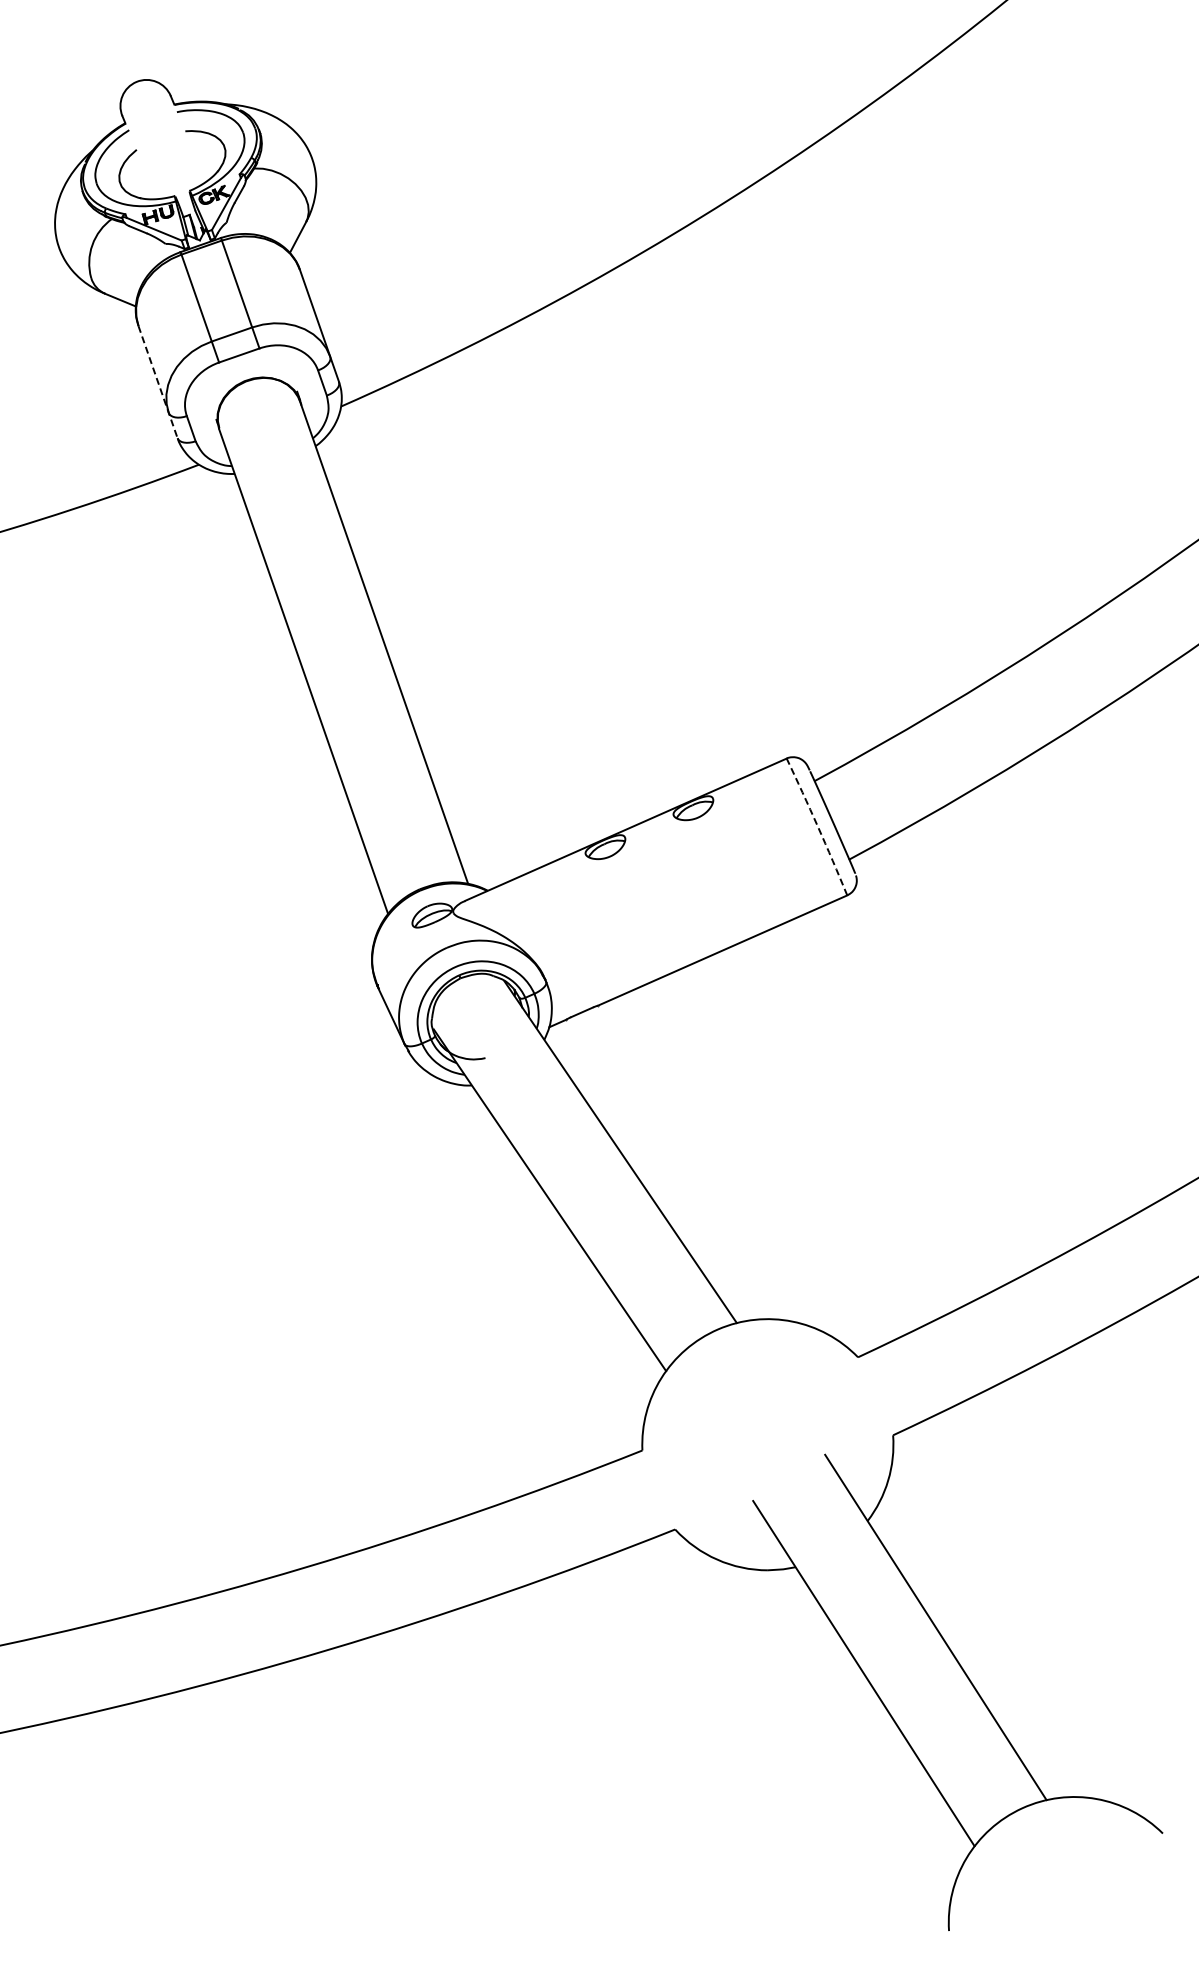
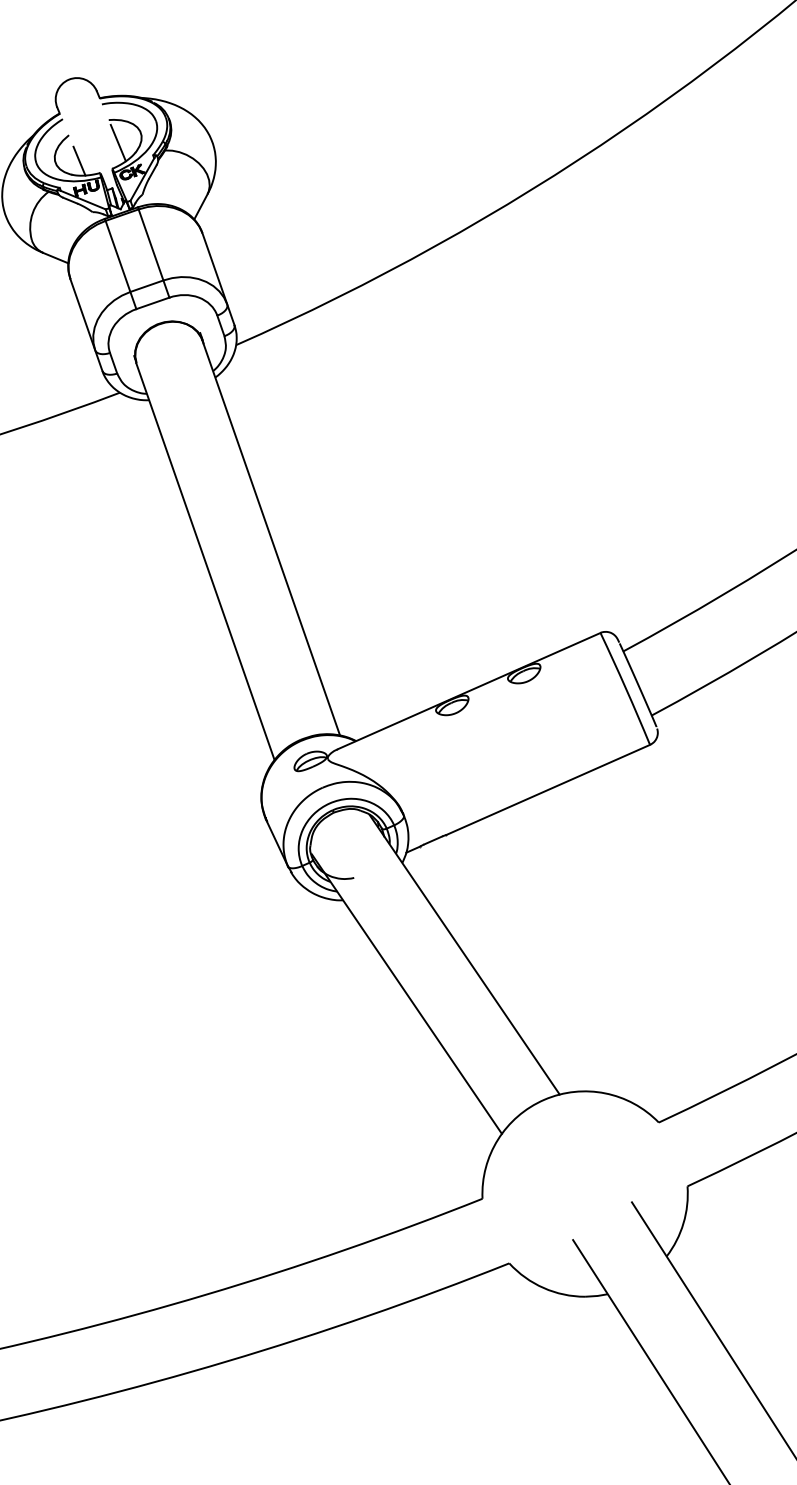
line: (196, 159) -> (117, 143), added
line: (149, 181) -> (79, 161), added
line: (158, 382) -> (86, 325), dashed -> solid
arc: (817, 826) -> (625, 688), dashed -> solid

